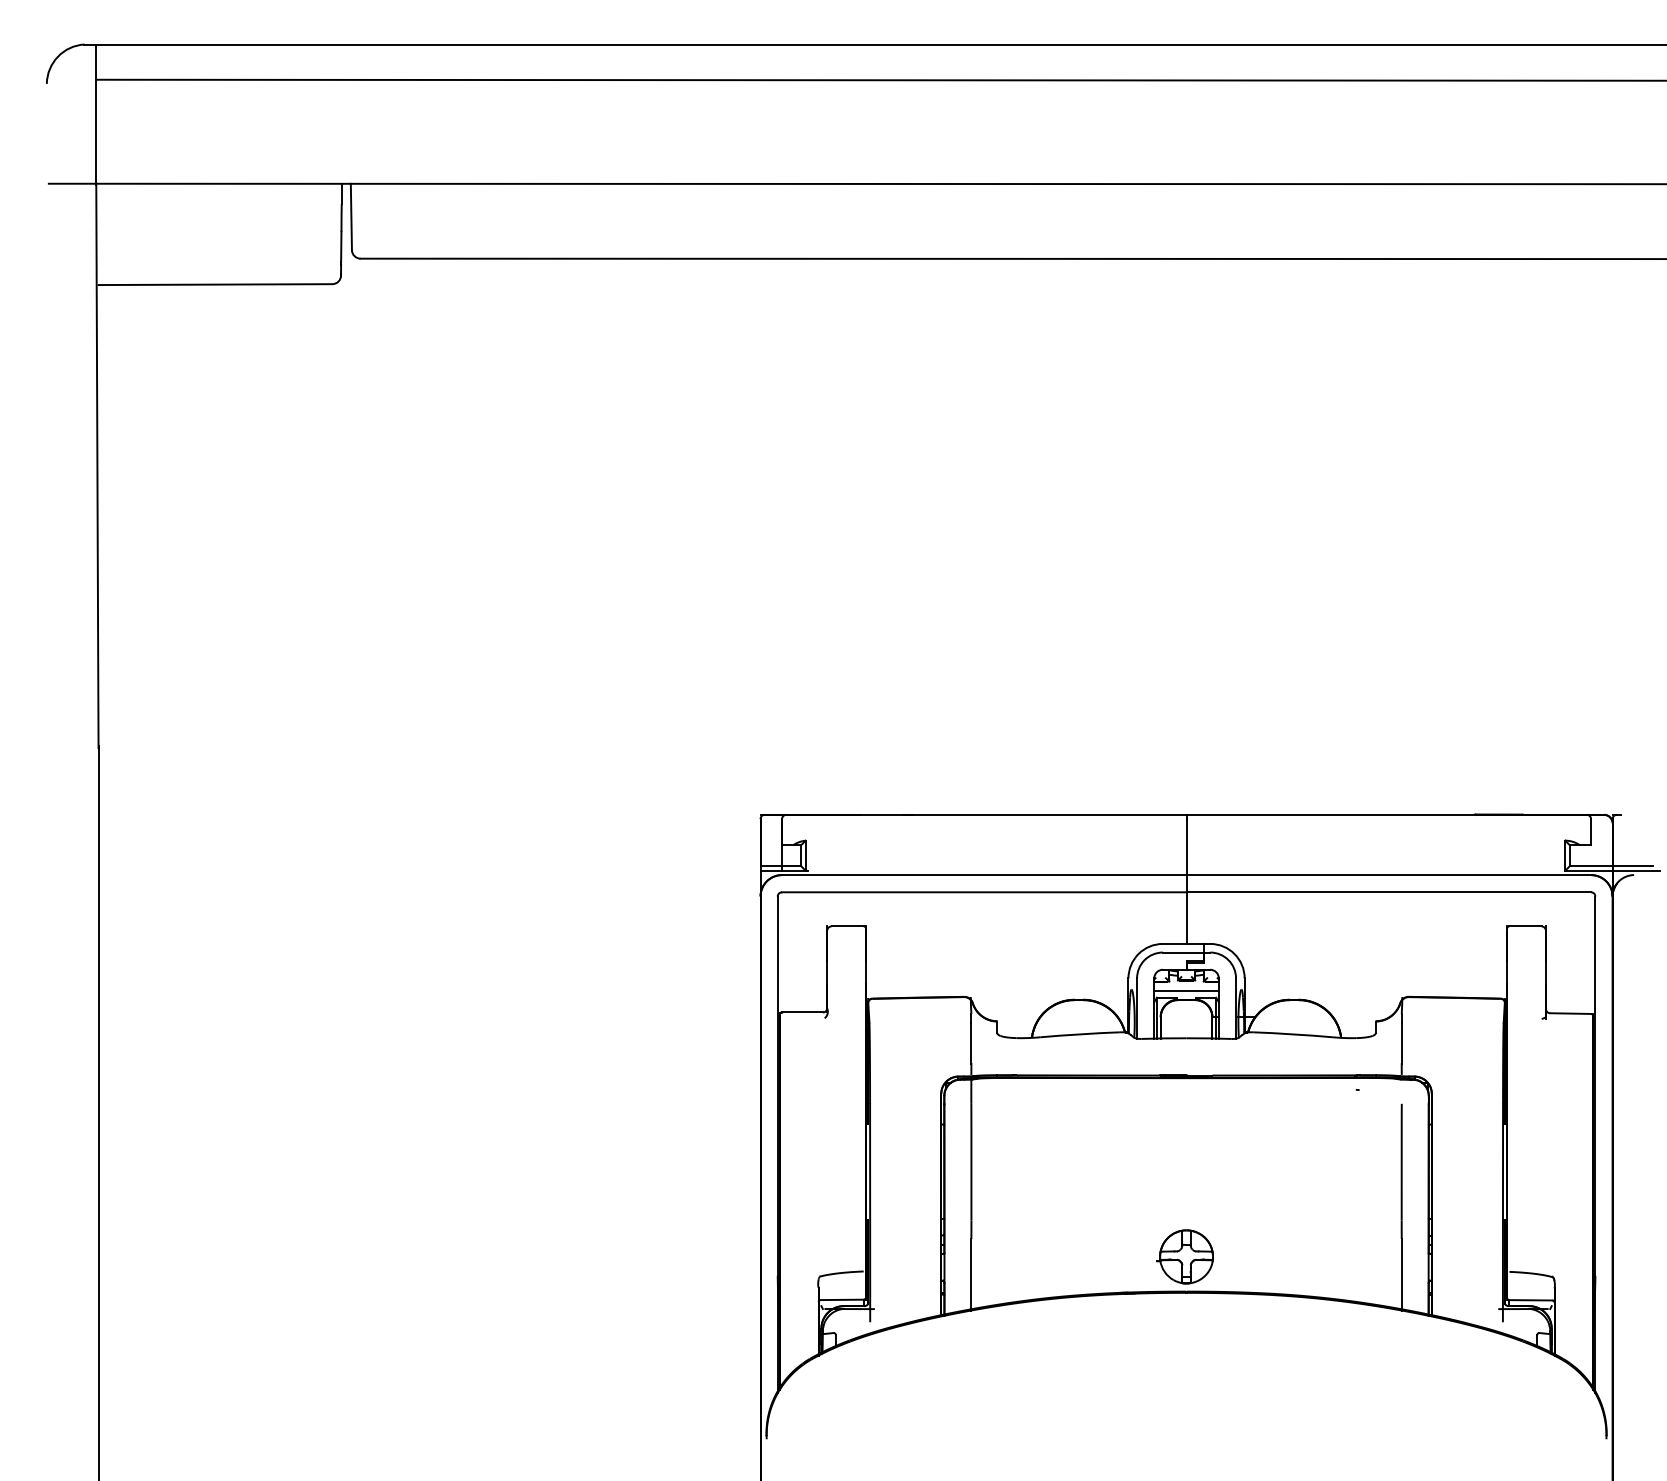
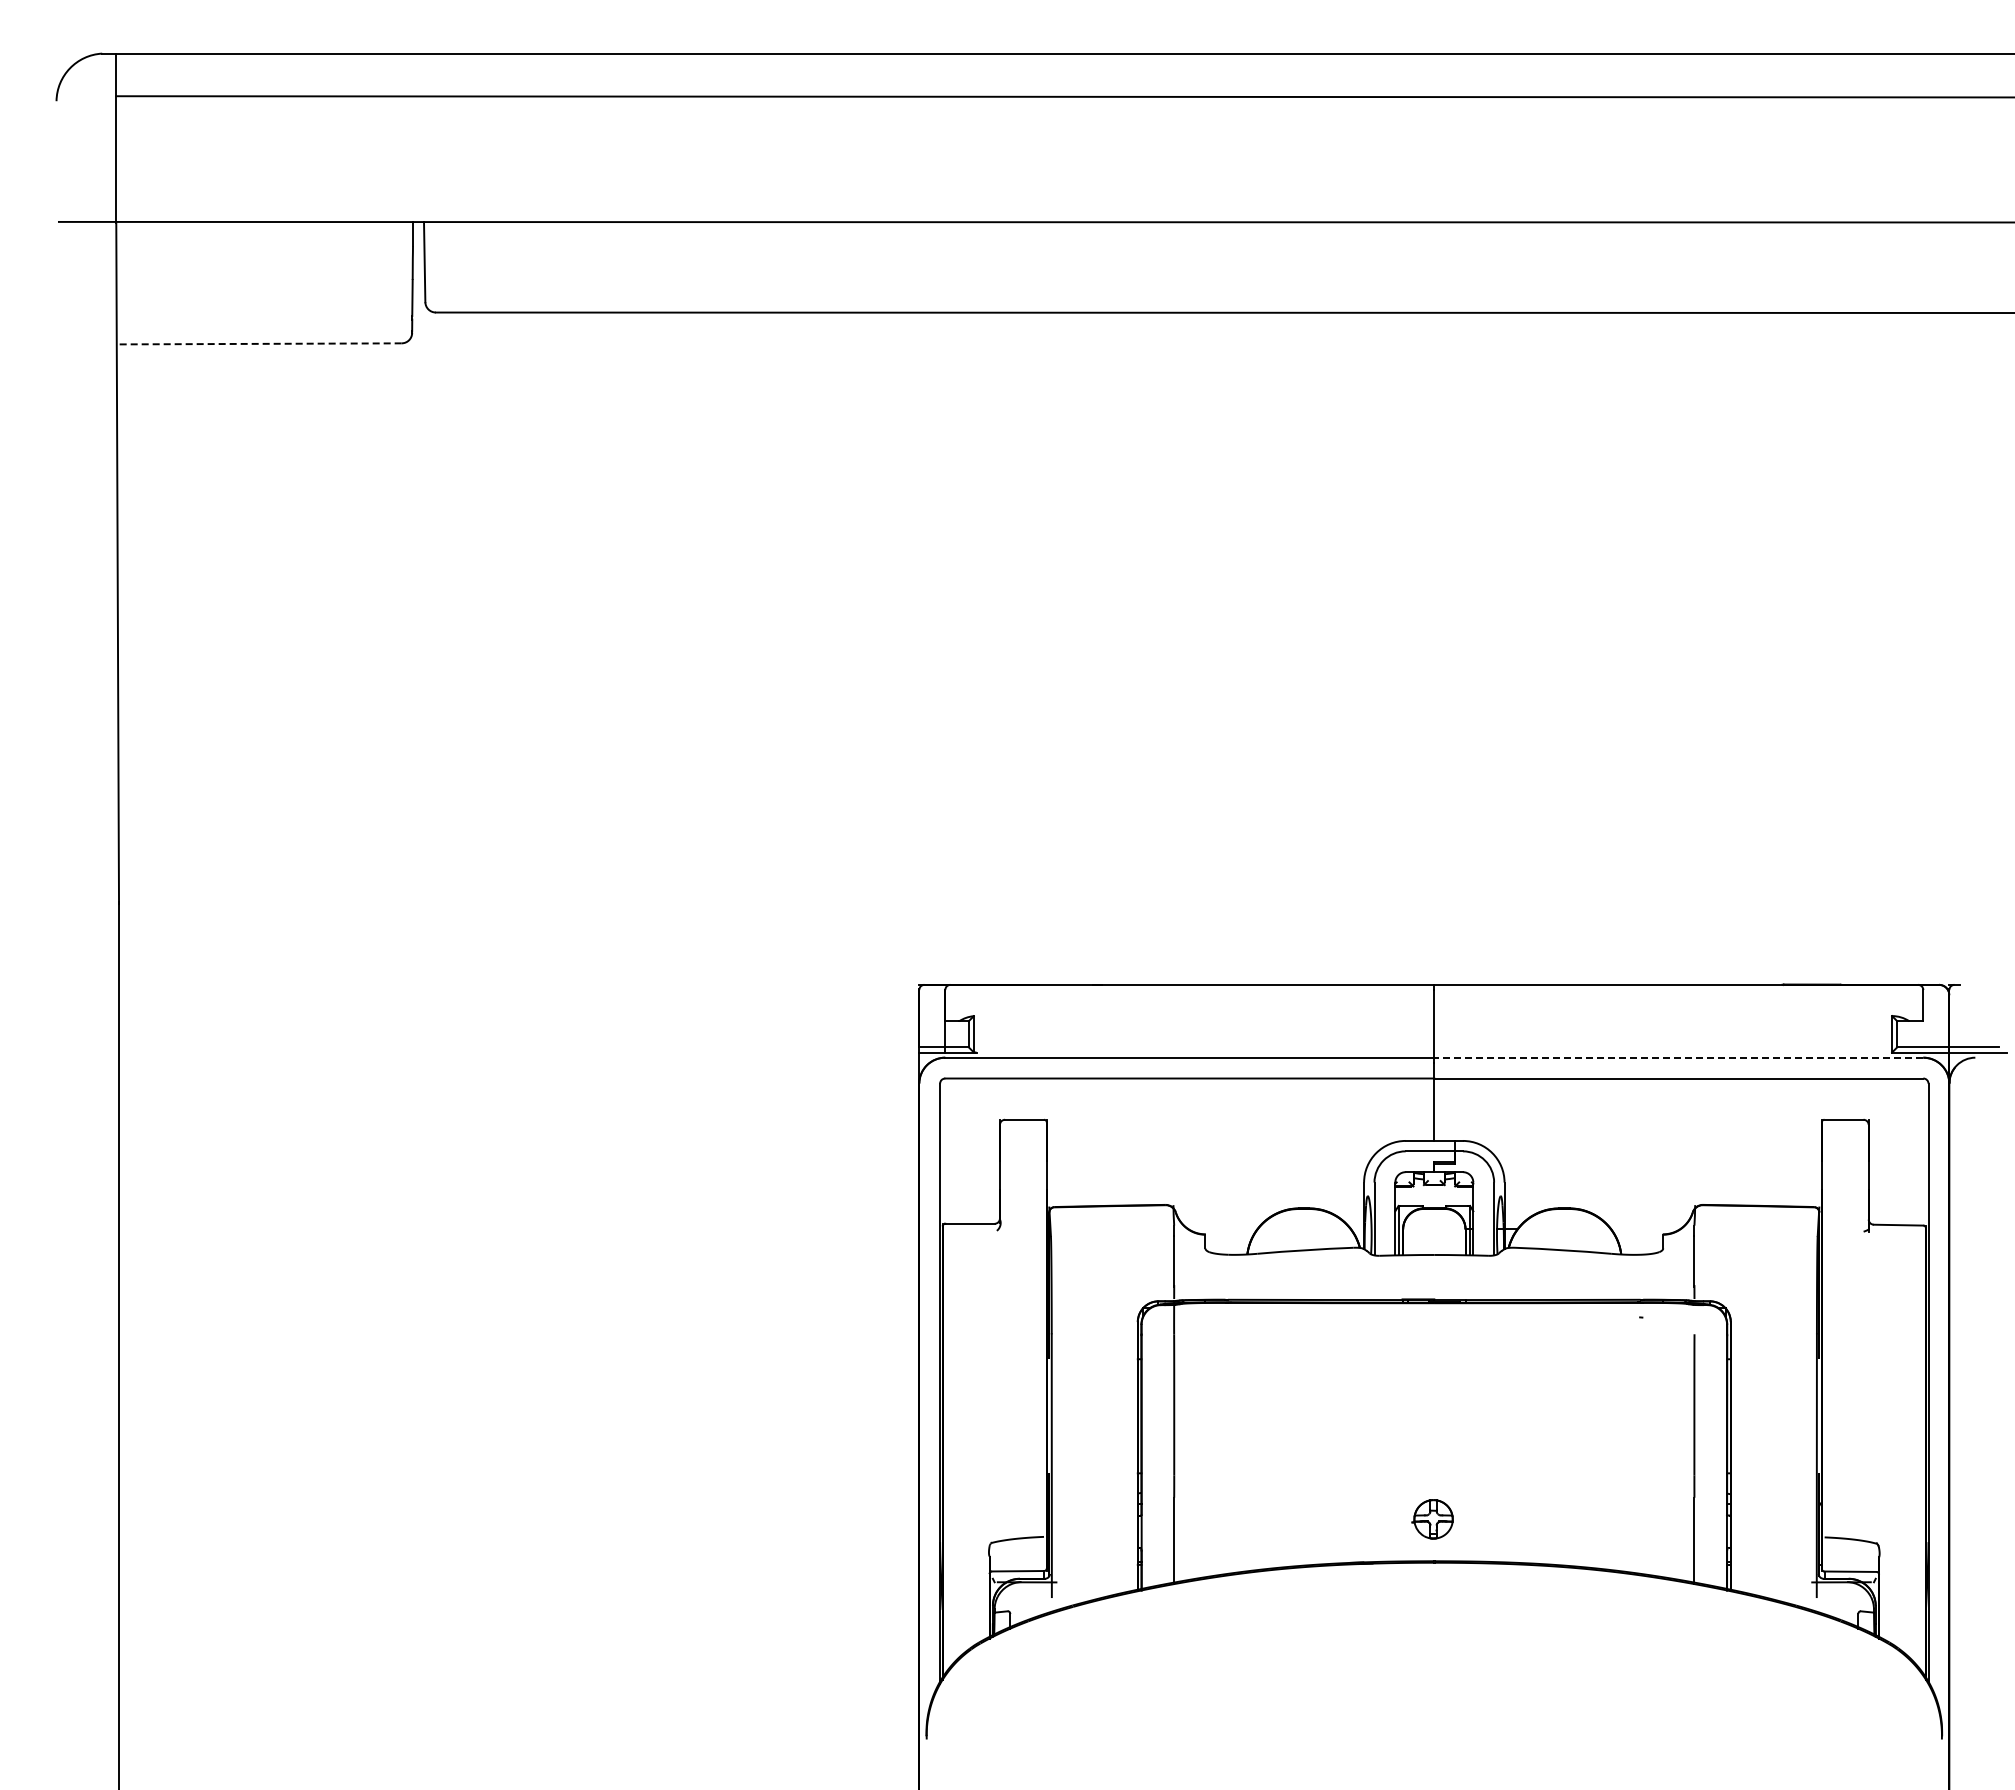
line: (214, 284) -> (259, 343), solid -> dashed
line: (1388, 874) -> (1678, 1057), solid -> dashed
line: (1186, 991) -> (1434, 1198), removed
part: (1185, 1257) -> (1432, 1519), size x0.6

